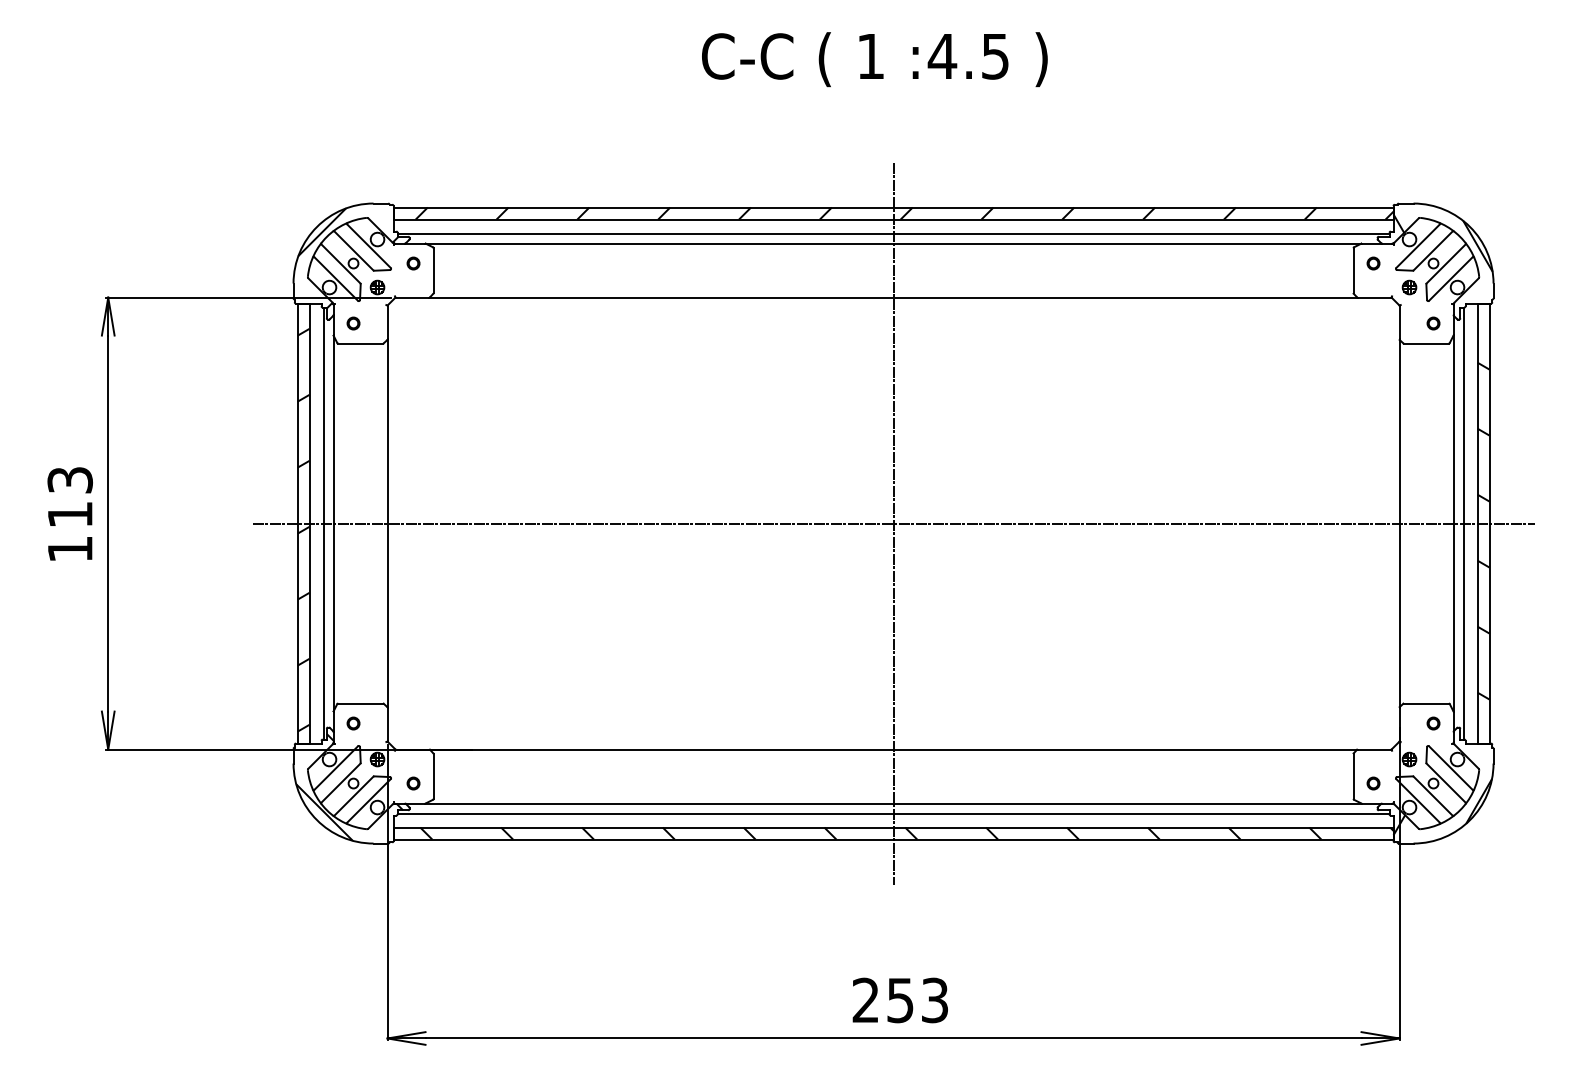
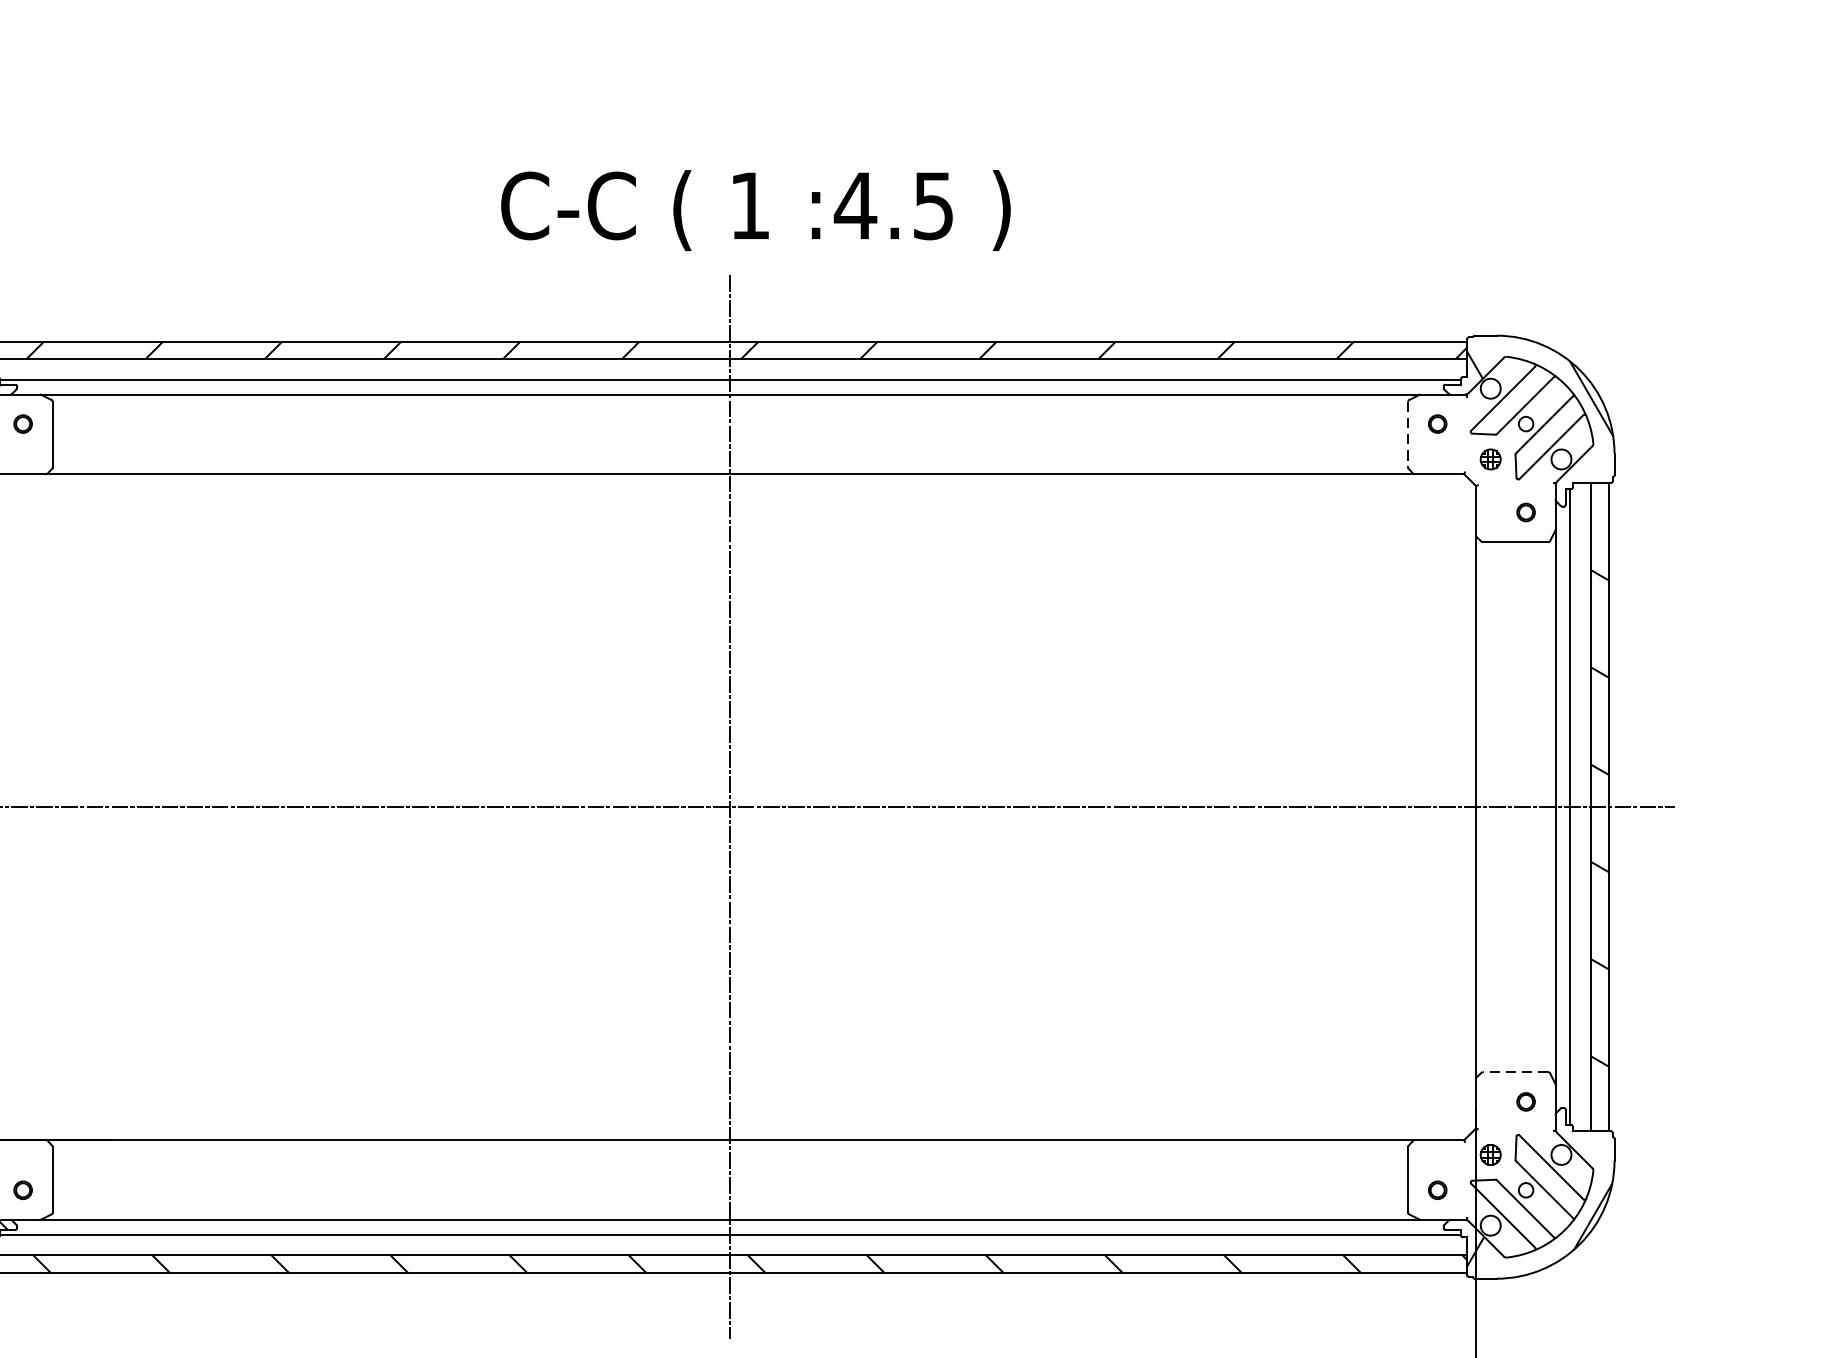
text: (874, 59) -> (755, 210), moved
line: (1353, 271) -> (1408, 435), solid -> dashed
line: (1425, 703) -> (1514, 1072), solid -> dashed

